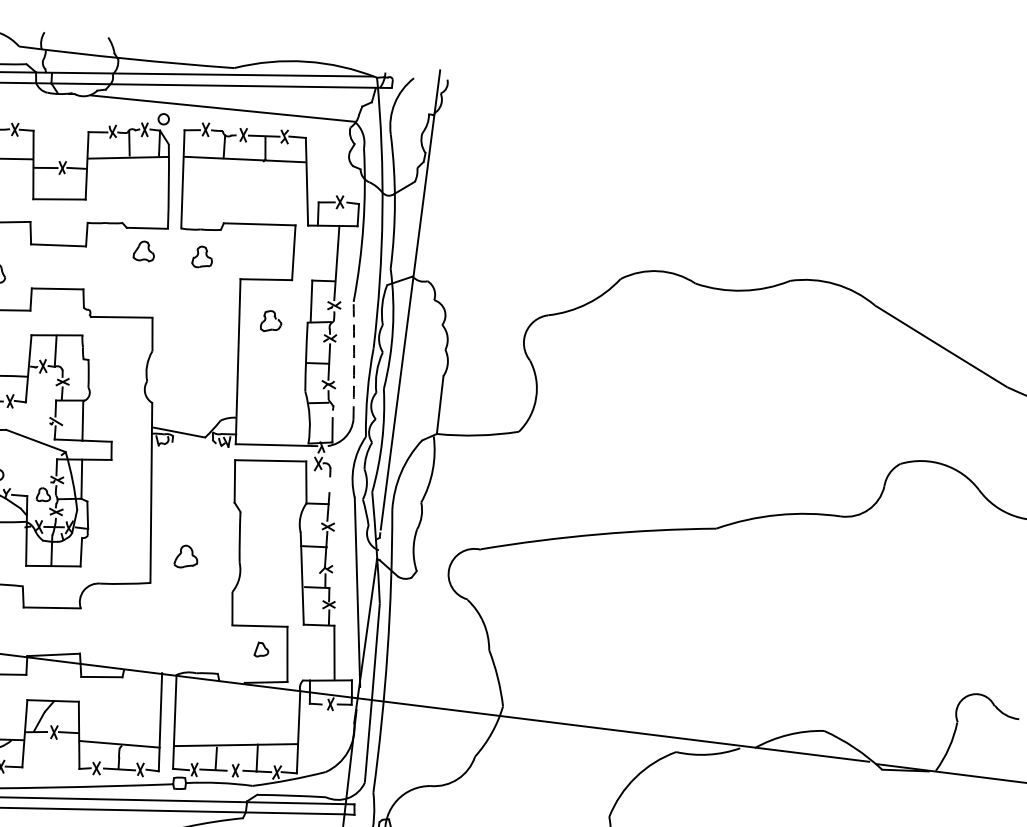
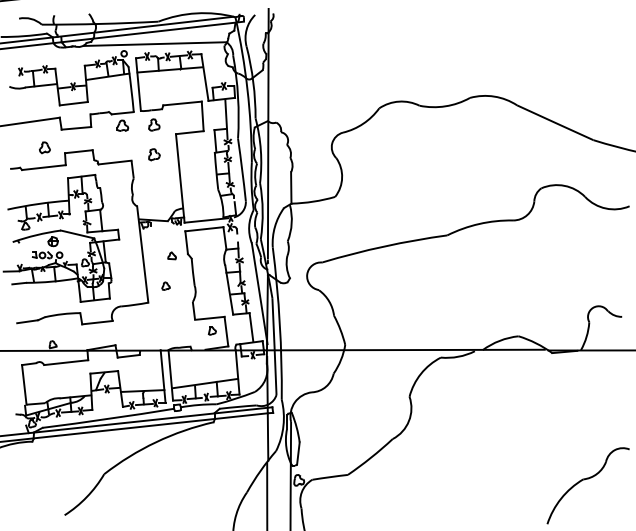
part: (271, 321) -> (154, 154), moved
arc: (354, 359) -> (242, 169), dashed -> solid
part: (204, 501) -> (171, 255), added
part: (185, 555) -> (165, 285), size x0.62

